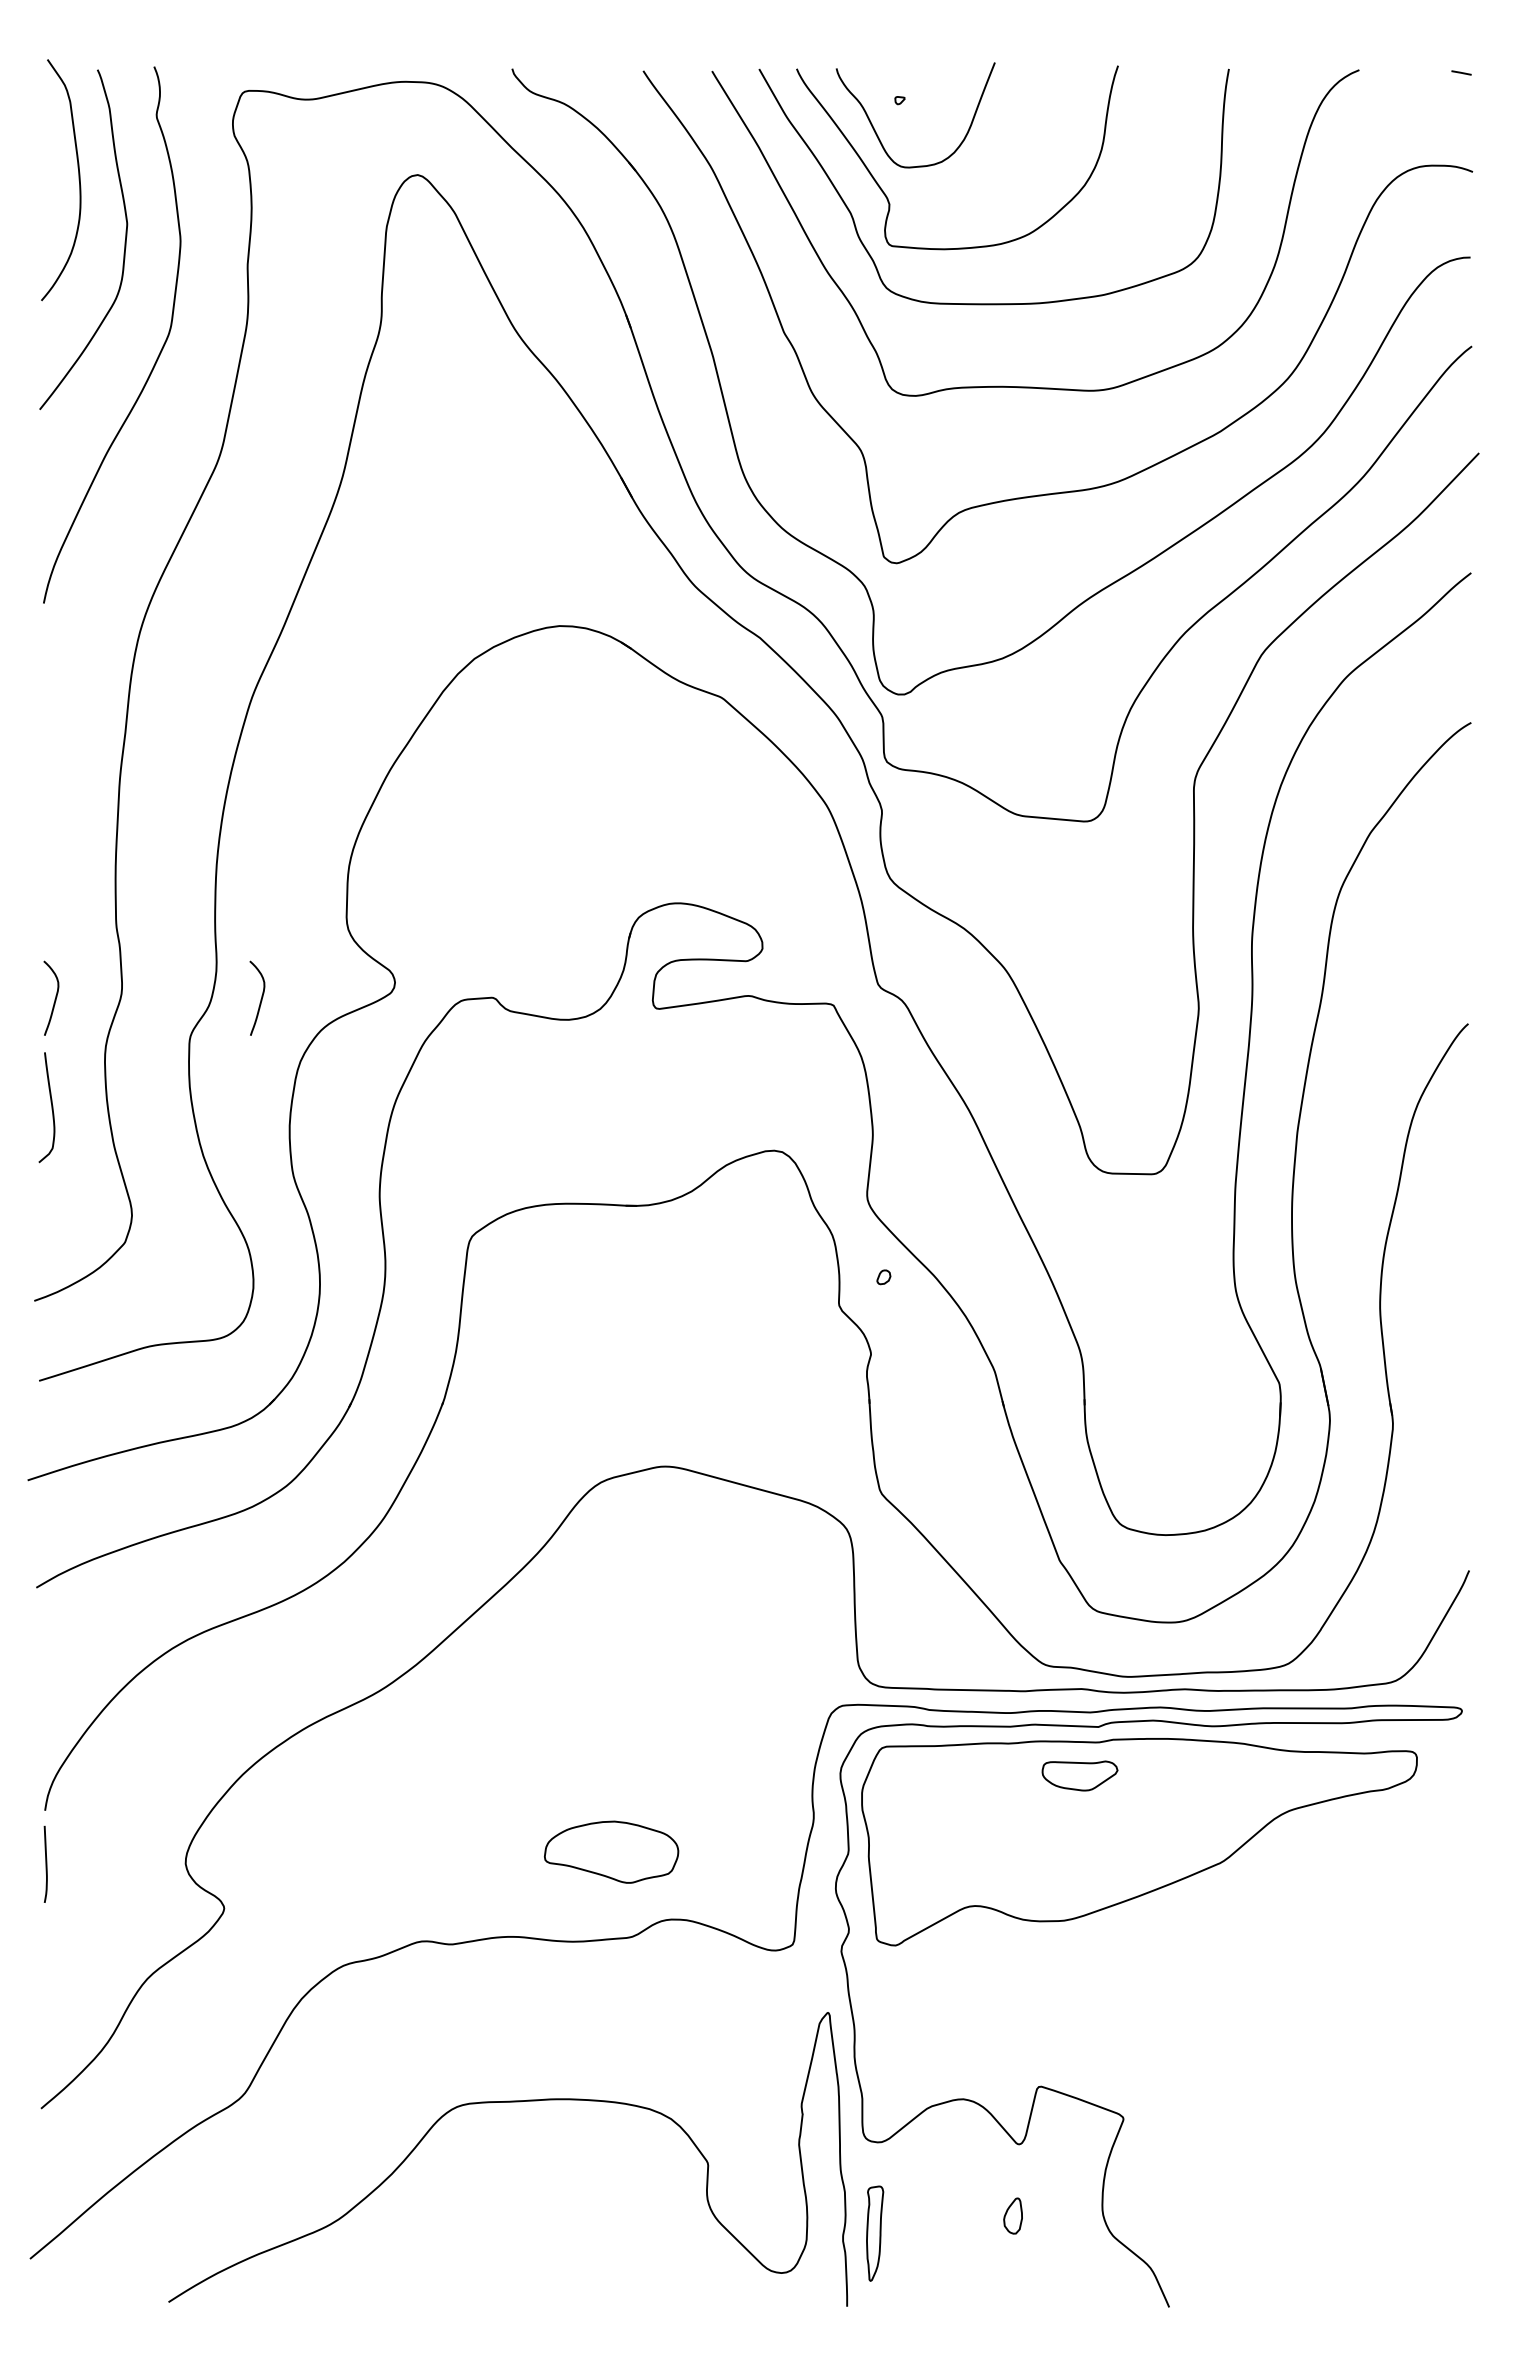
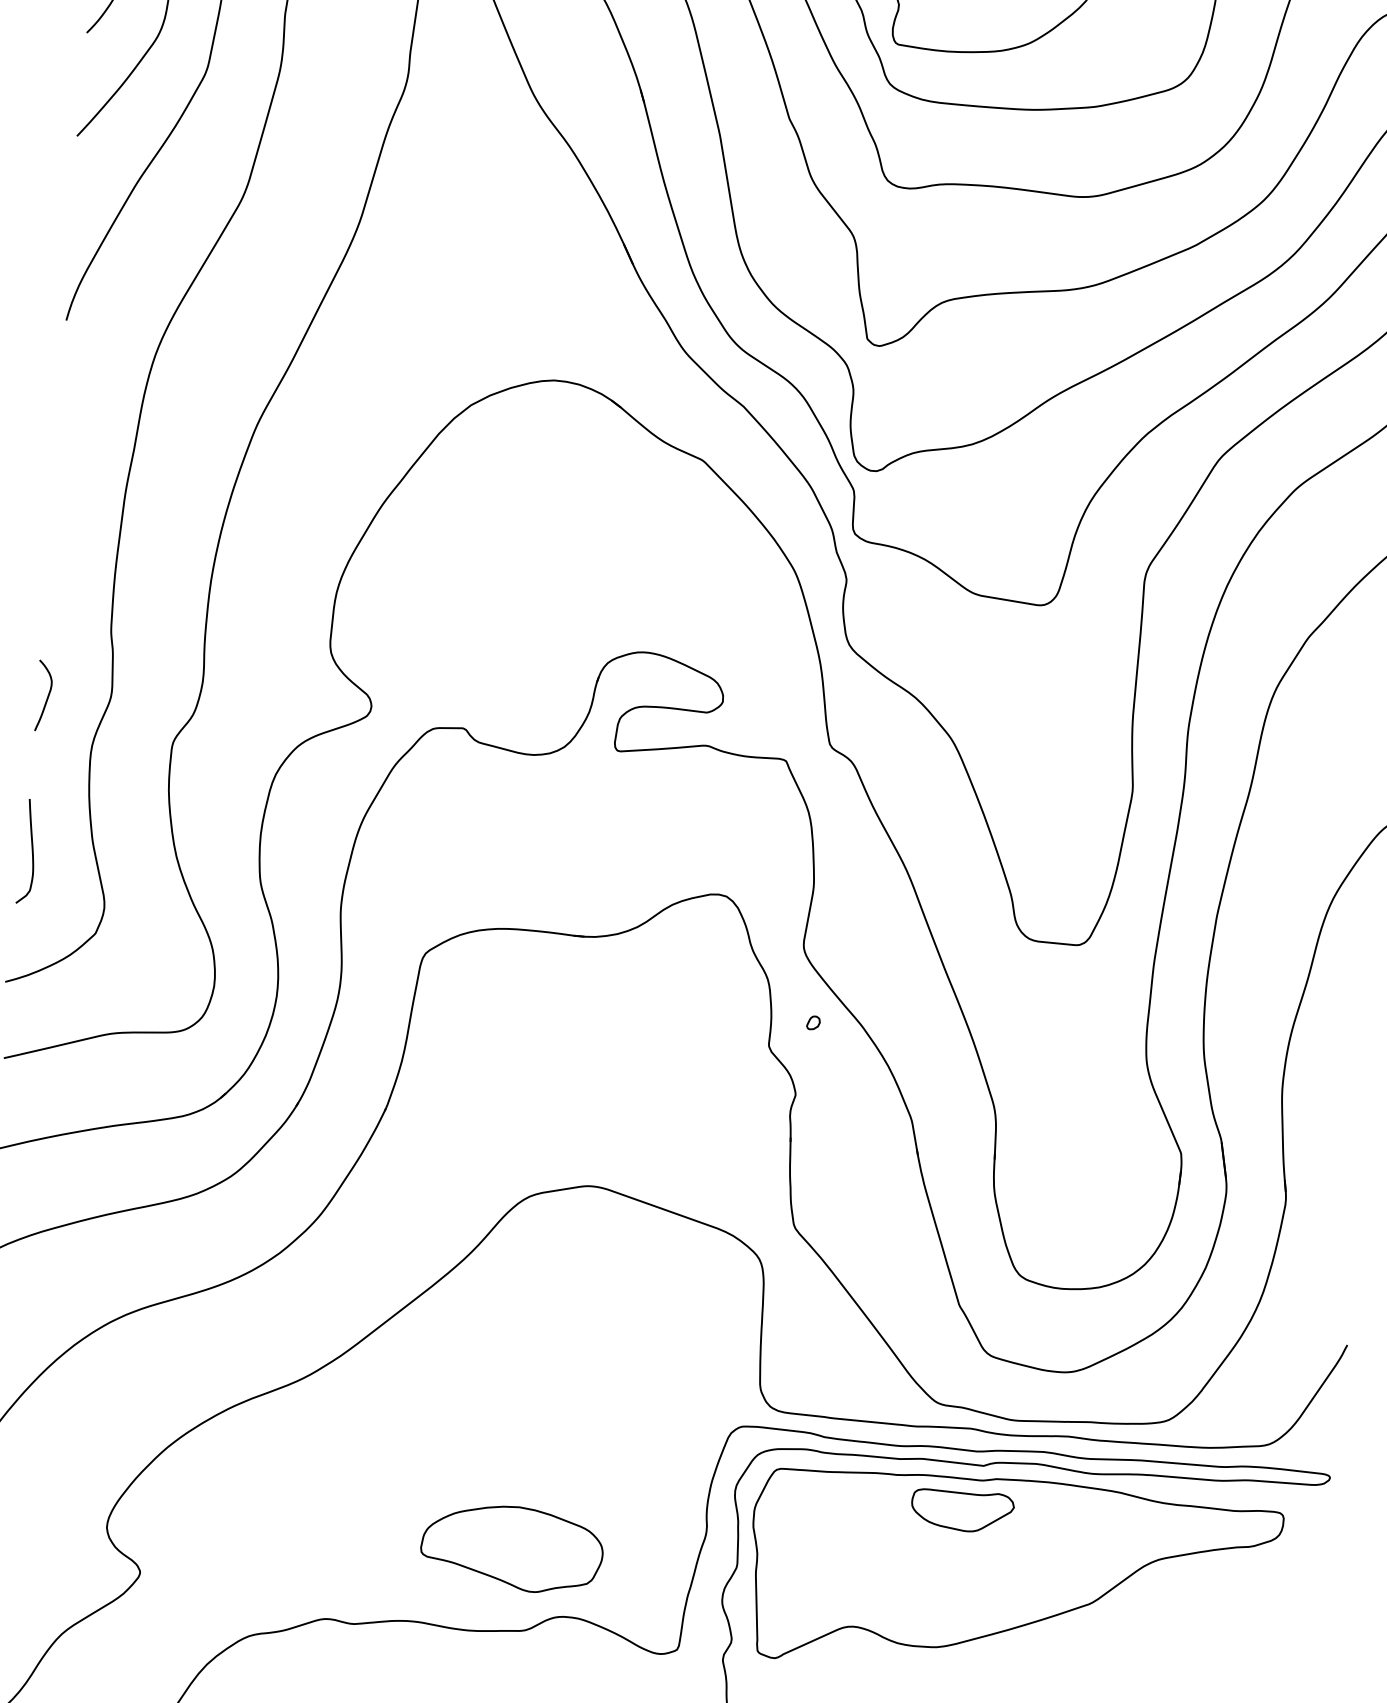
curve: (260, 999) -> (242, 712), removed
curve: (51, 1107) -> (31, 851), moved
part: (1079, 1775) -> (962, 1510), size x1.43
part: (611, 1851) -> (512, 1547), size x1.43

